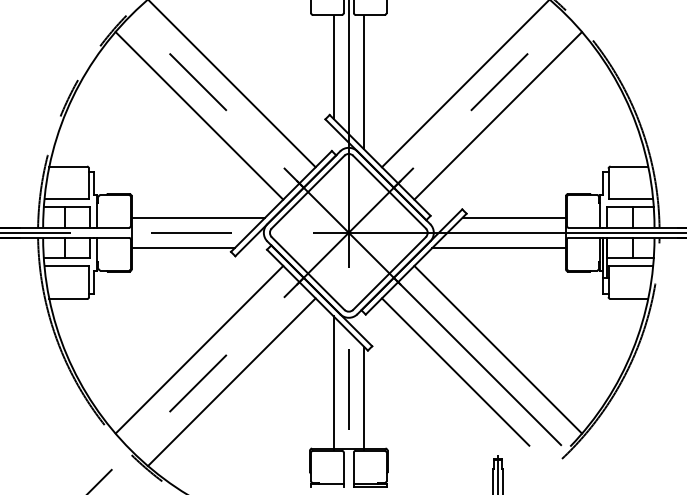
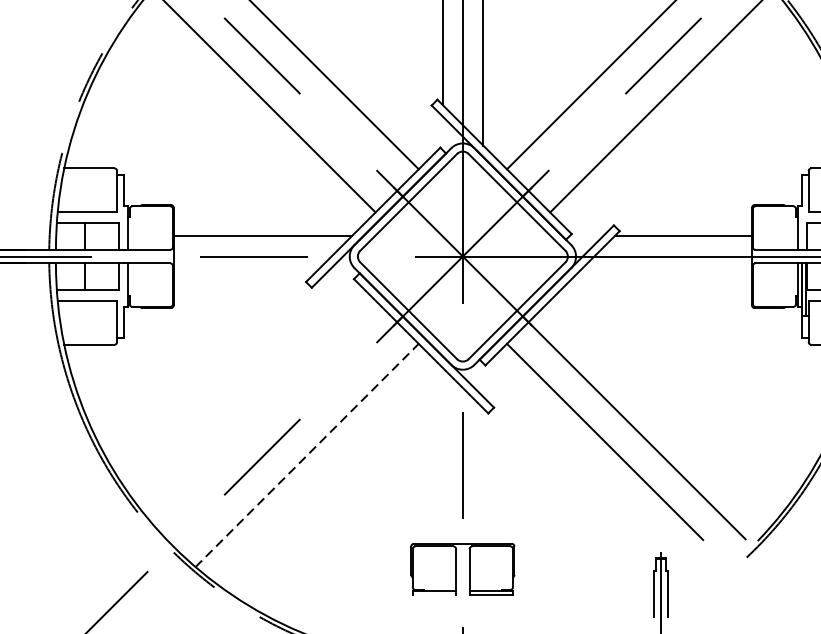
line: (182, 248) -> (241, 277), removed
line: (499, 248) -> (663, 277), removed
line: (199, 349) -> (264, 411), removed
line: (498, 349) -> (662, 411), removed
line: (231, 382) -> (306, 455), solid -> dashed
line: (333, 383) -> (442, 457), removed
line: (364, 398) -> (483, 477), removed

